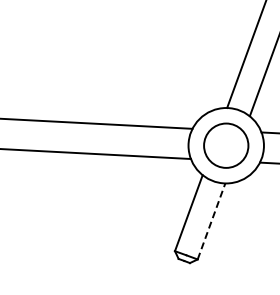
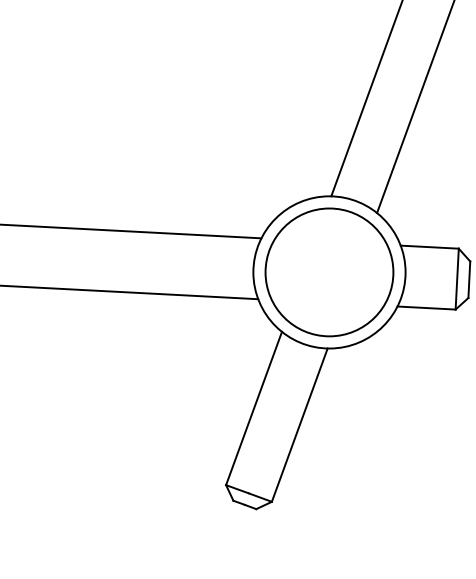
circle: (225, 145) -> (327, 271), size x1.43
line: (211, 220) -> (299, 423), dashed -> solid

